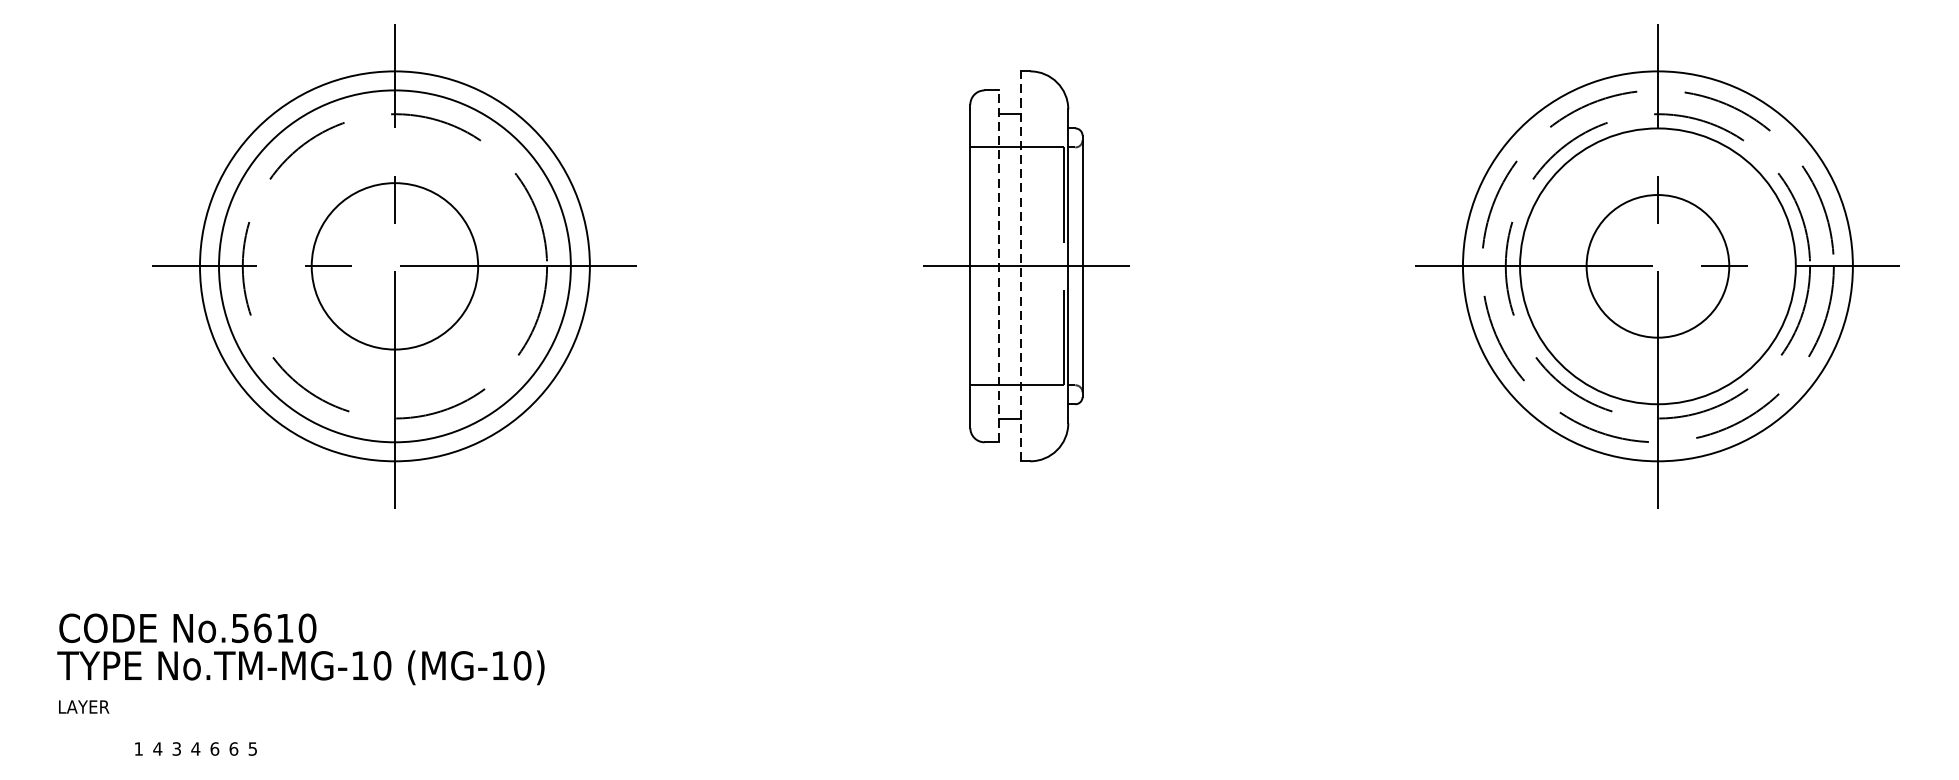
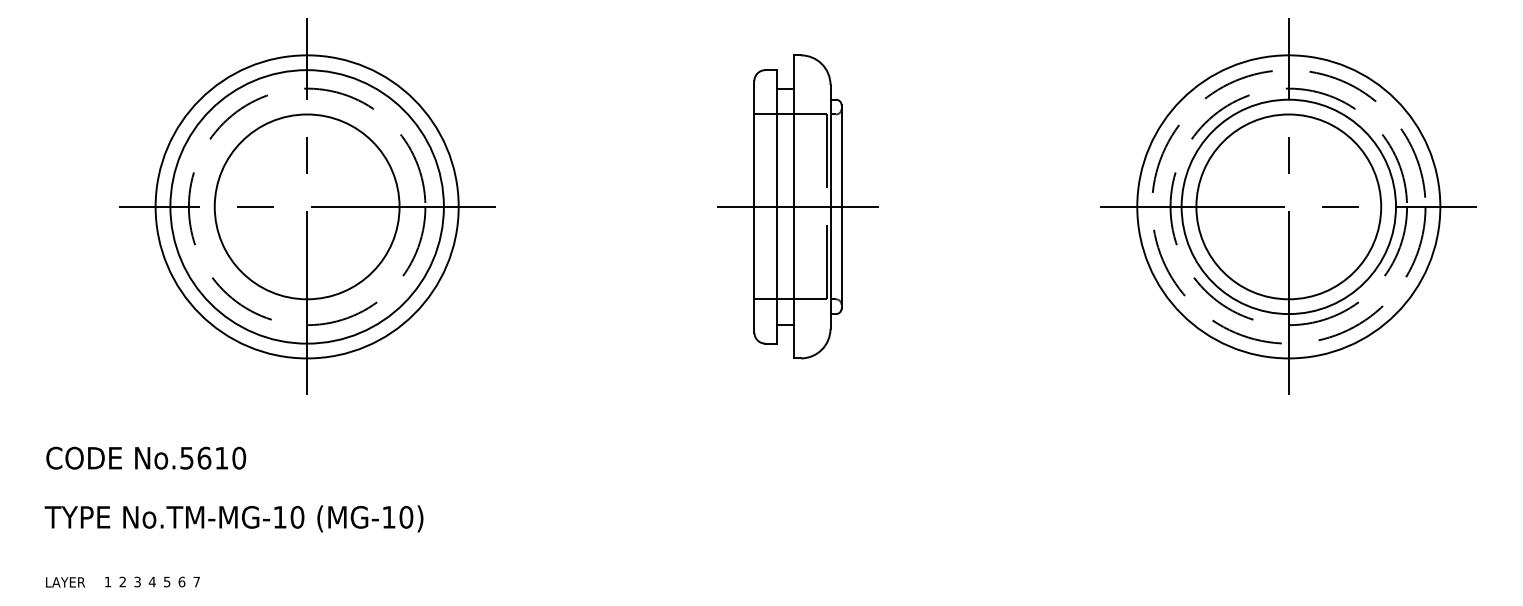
circle: (394, 265) -> (306, 206), size x1.43
line: (998, 265) -> (776, 206), dashed -> solid
line: (1020, 265) -> (793, 206), dashed -> solid
circle: (1657, 265) -> (1288, 206), size x1.67
text: (188, 627) -> (146, 457), moved
text: (84, 707) -> (65, 582), moved
text: (157, 748) -> (122, 581), 4 -> 2
text: (213, 748) -> (166, 581), 6 -> 5
text: (252, 749) -> (196, 582), 5 -> 7

